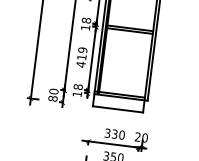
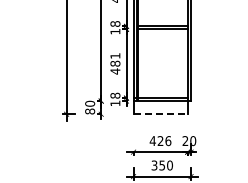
text: (82, 53) -> (115, 59), 419 -> 481
line: (118, 109) -> (161, 114), solid -> dashed
text: (114, 134) -> (160, 141), 330 -> 426

